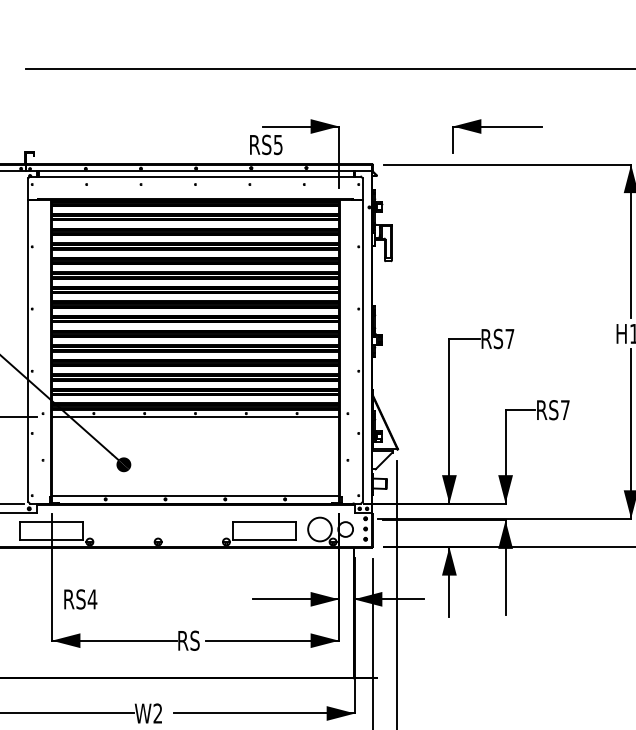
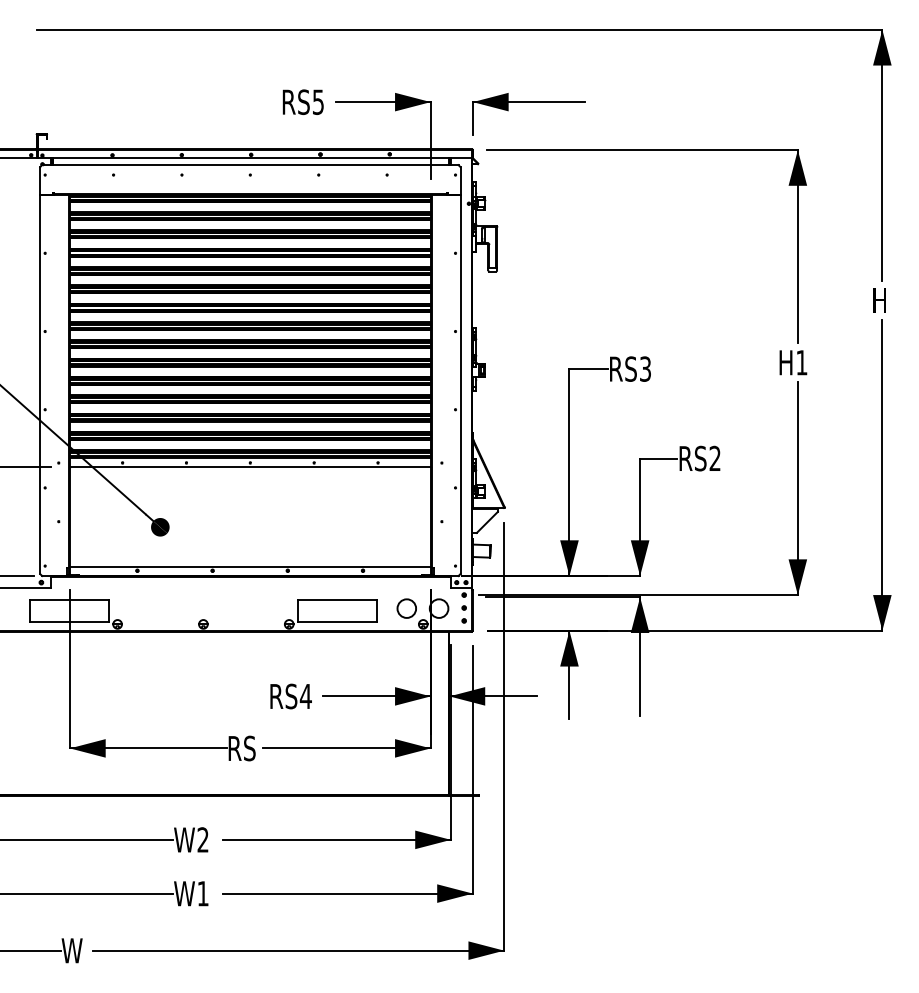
part: (497, 126) -> (528, 102), moved
text: (265, 144) -> (302, 101), moved
text: (509, 338) -> (645, 368), RS7 -> RS3
text: (564, 409) -> (714, 457), RS7 -> RS2
circle: (319, 529) -> (406, 608), size x0.62
text: (80, 599) -> (290, 696), moved

